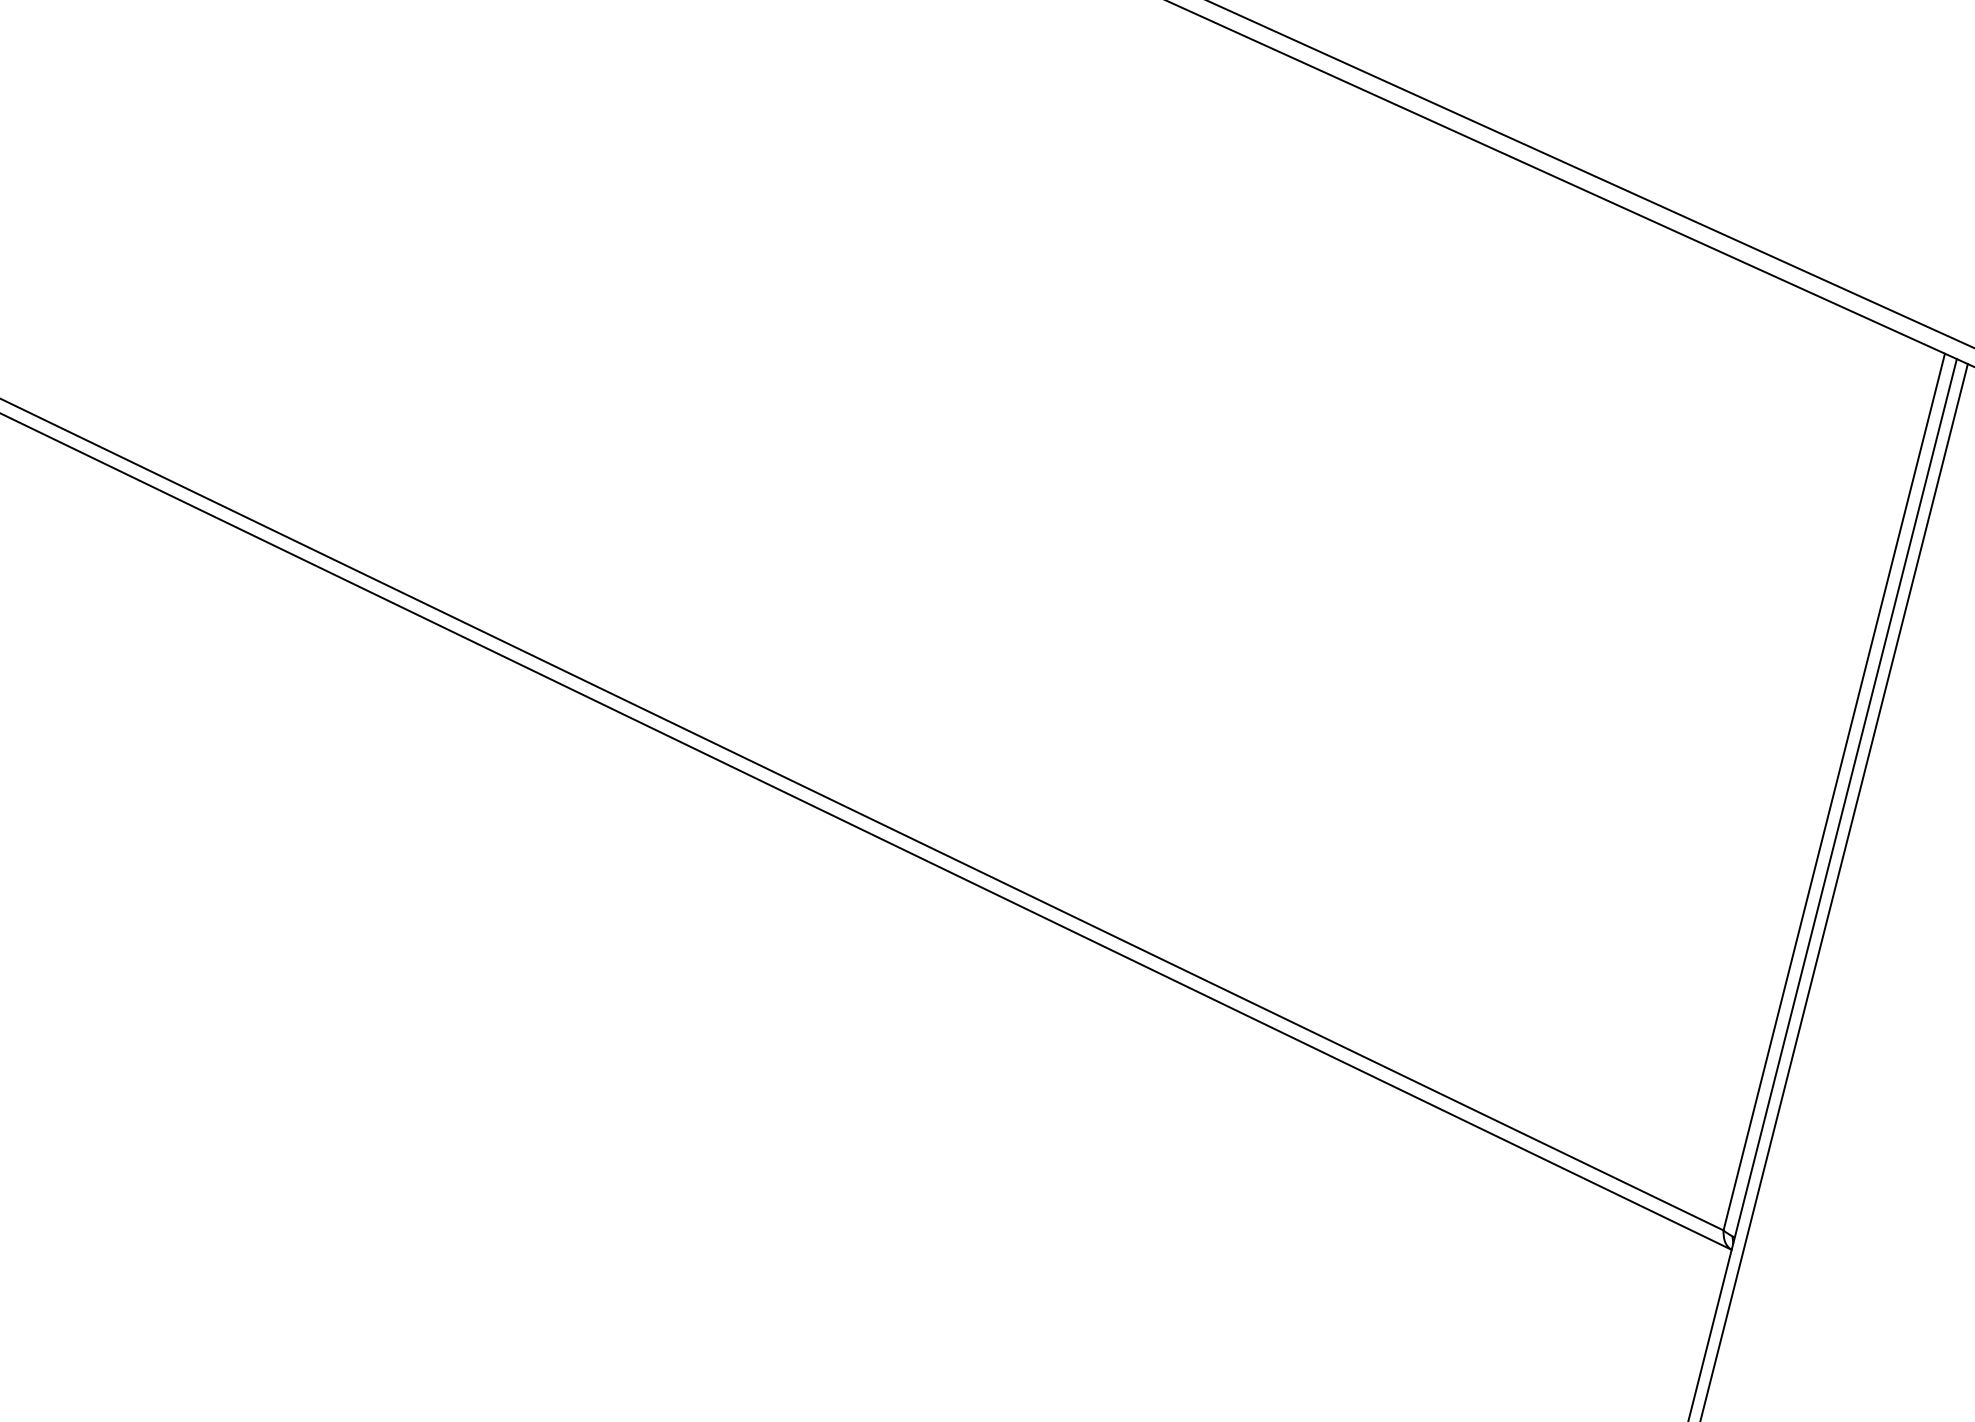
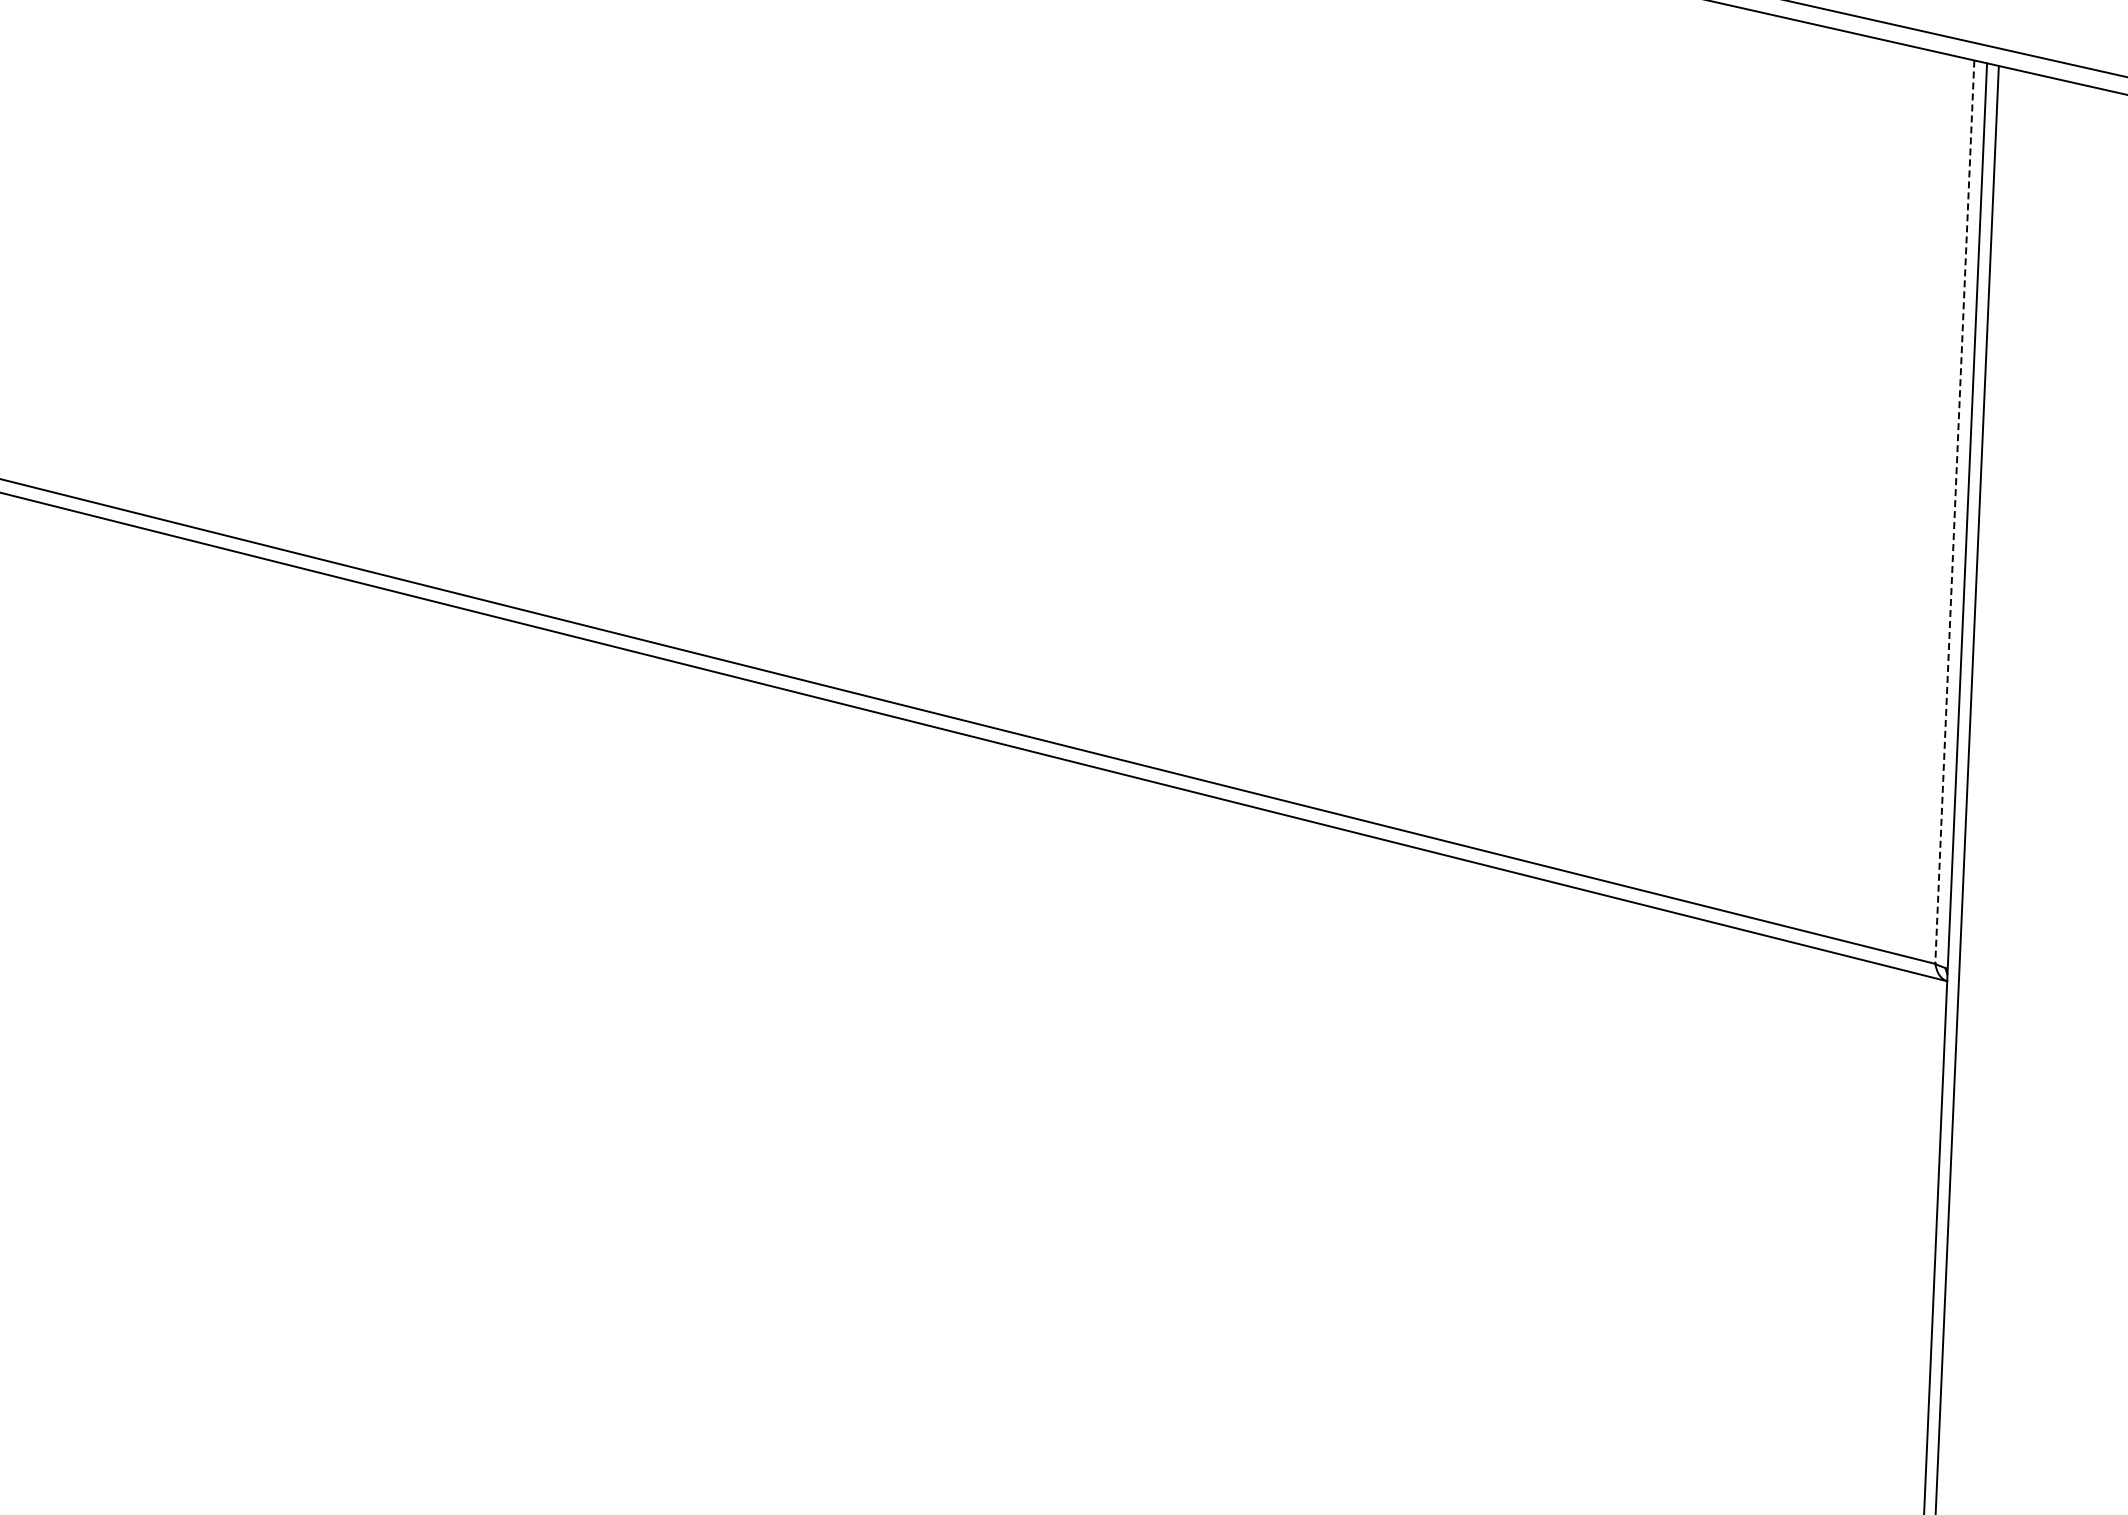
line: (1833, 792) -> (1954, 512), solid -> dashed

